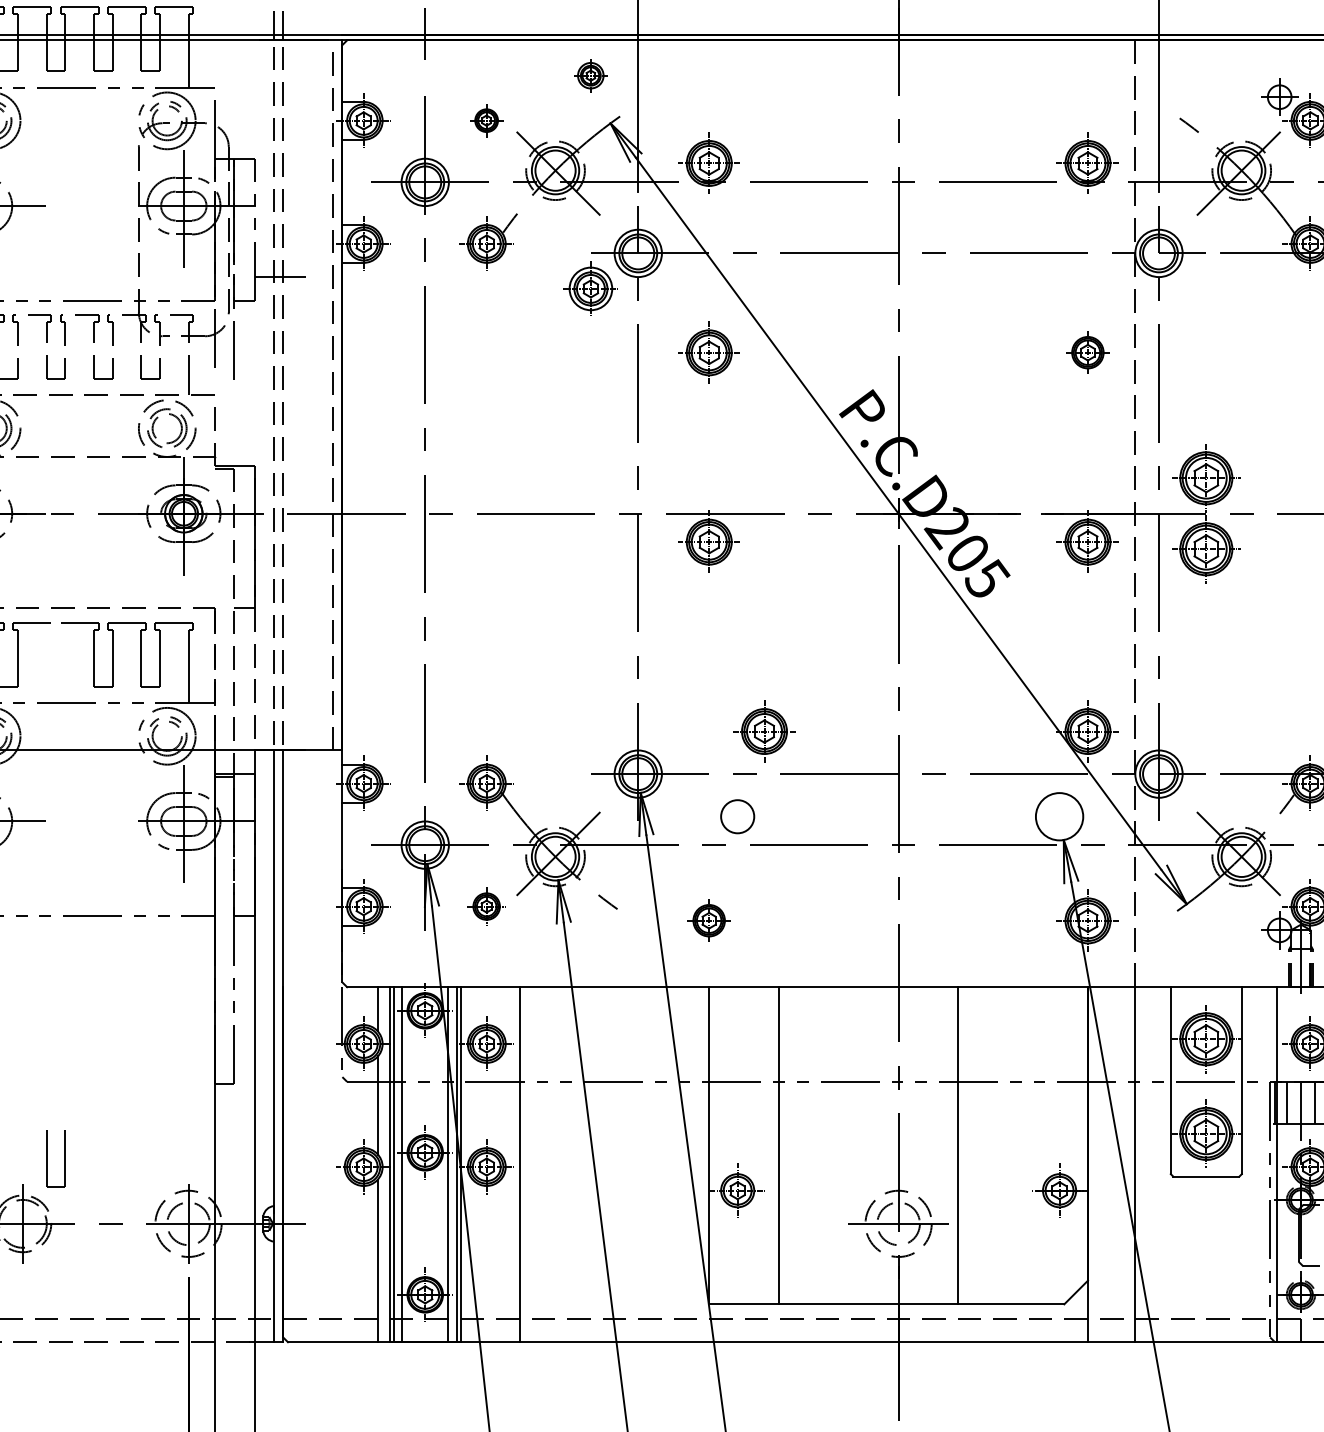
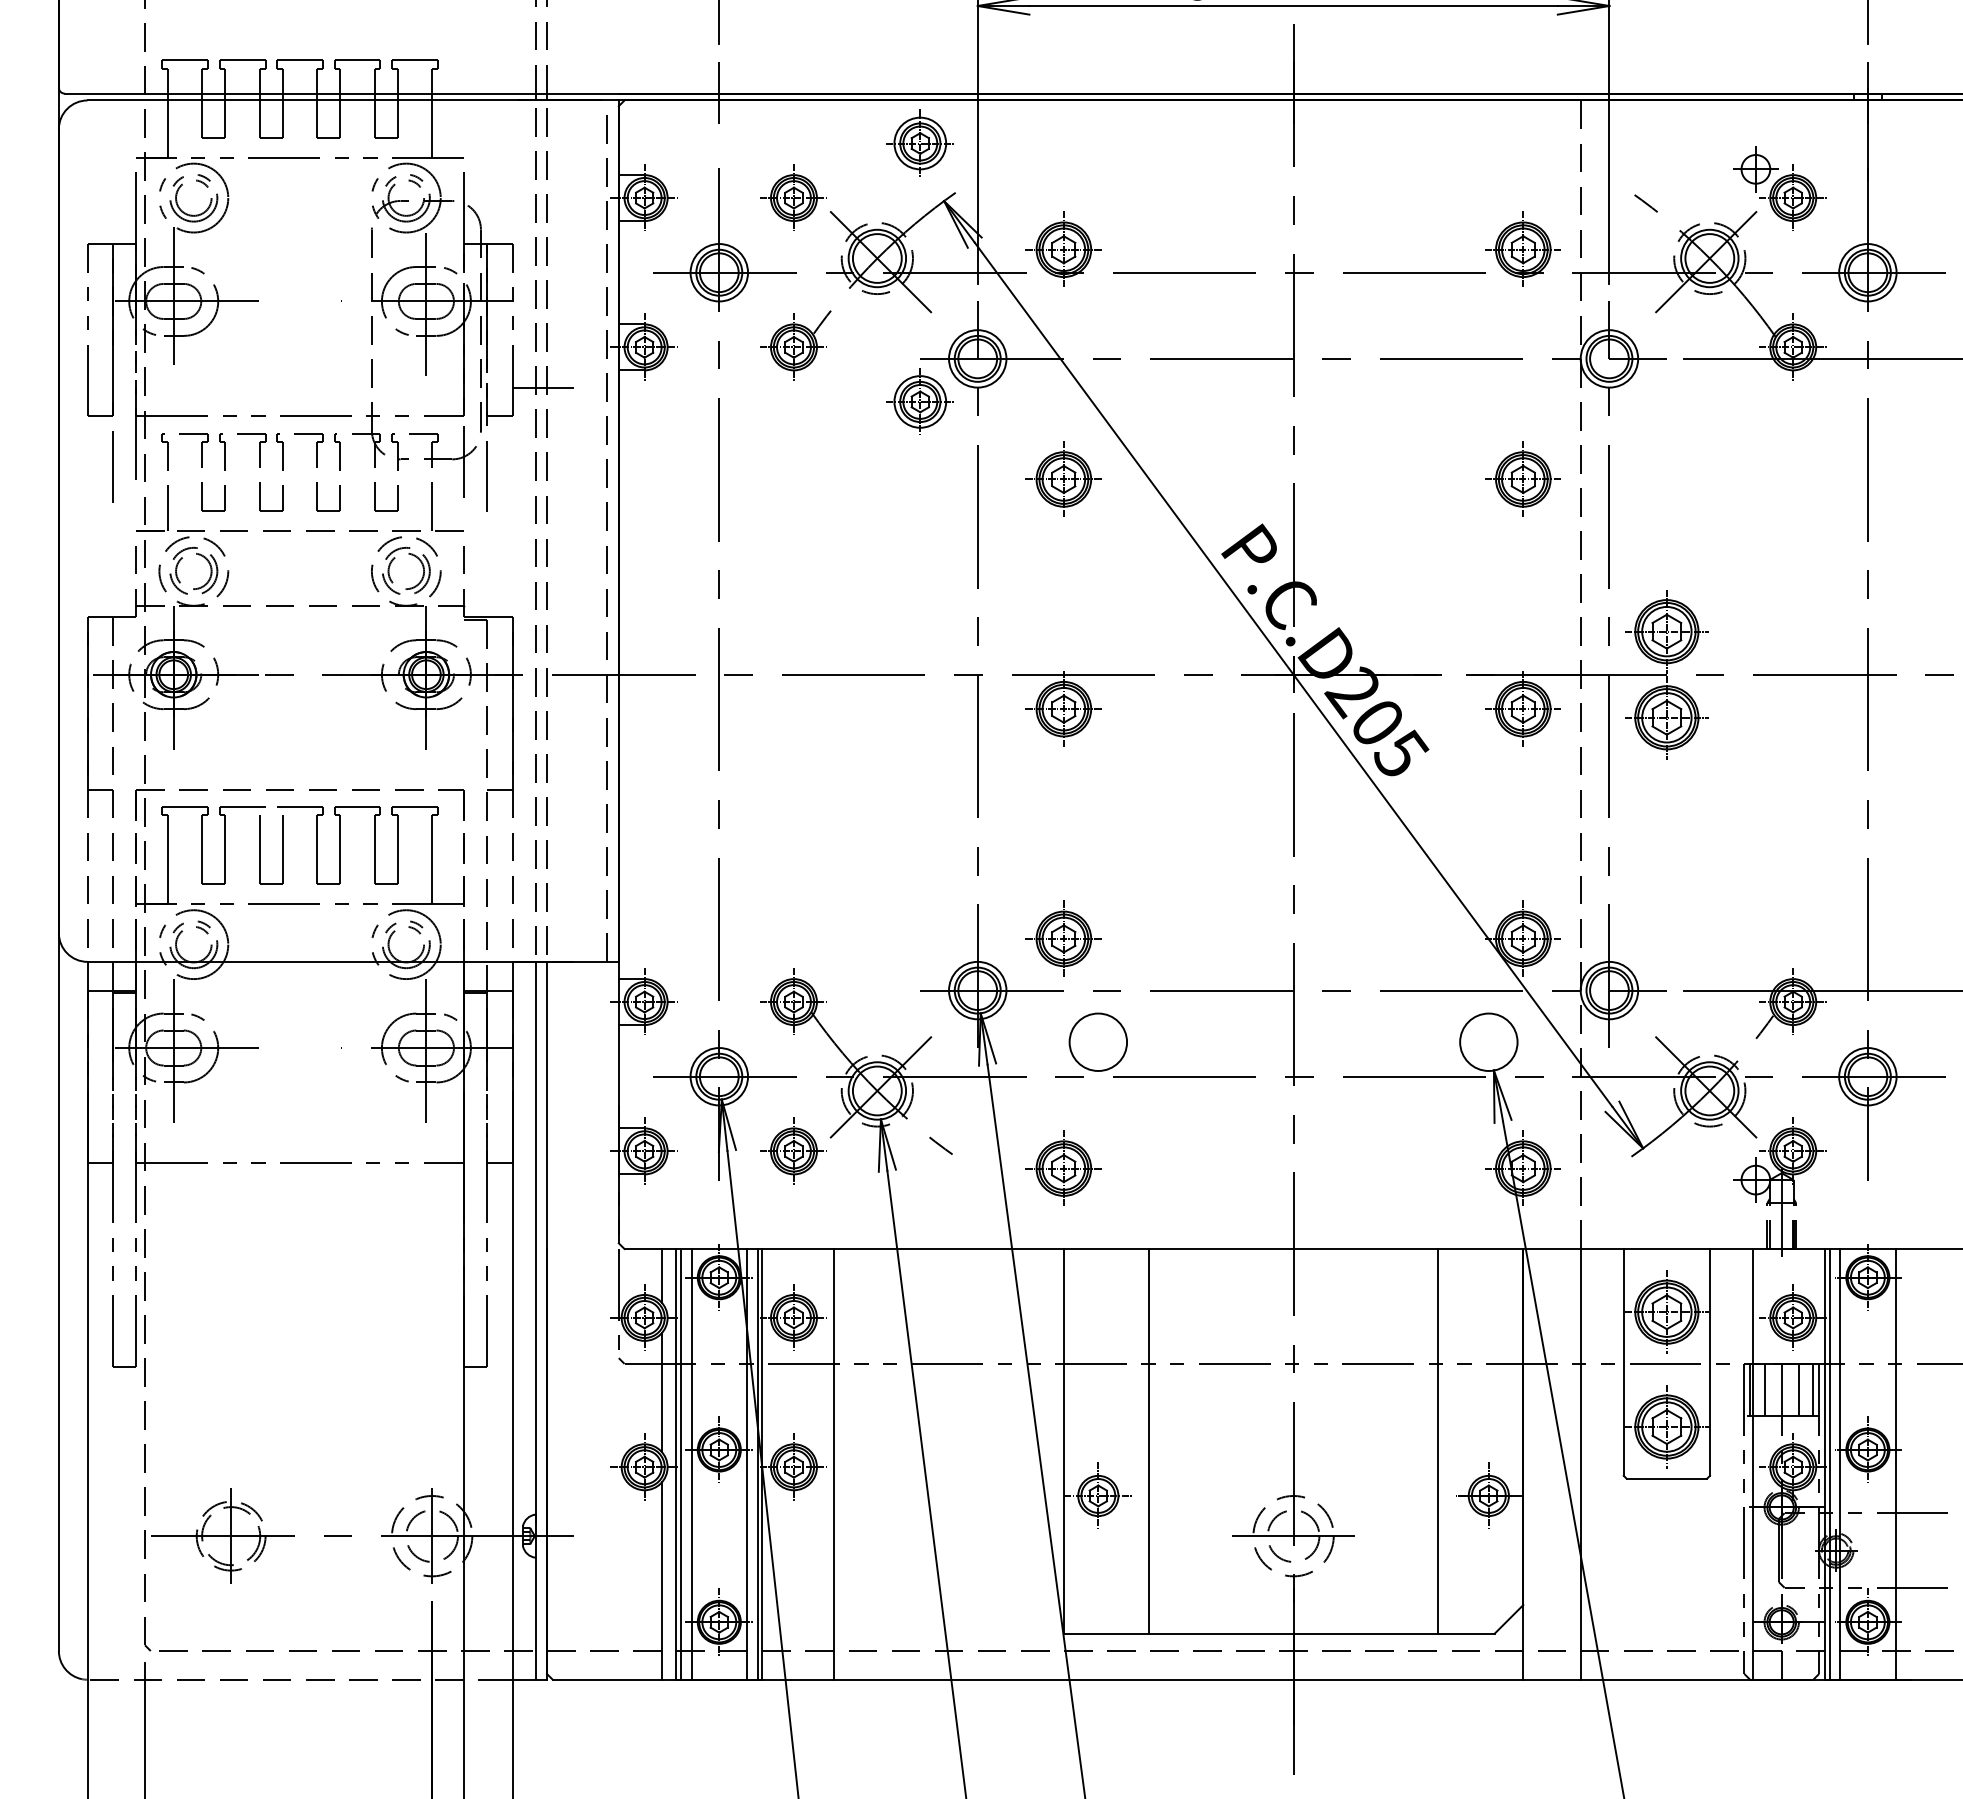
part: (590, 75) -> (919, 142), size x1.67
part: (486, 120) -> (793, 197), size x1.67
part: (1087, 352) -> (1522, 478), size x1.43
part: (764, 731) -> (1063, 938), moved
circle: (737, 816) -> (1098, 1042), size x1.43
part: (486, 905) -> (793, 1150), size x1.43
part: (708, 919) -> (1063, 1167), size x1.43
line: (957, 1145) -> (1438, 1441), moved
part: (47, 1158) -> (260, 849), moved

